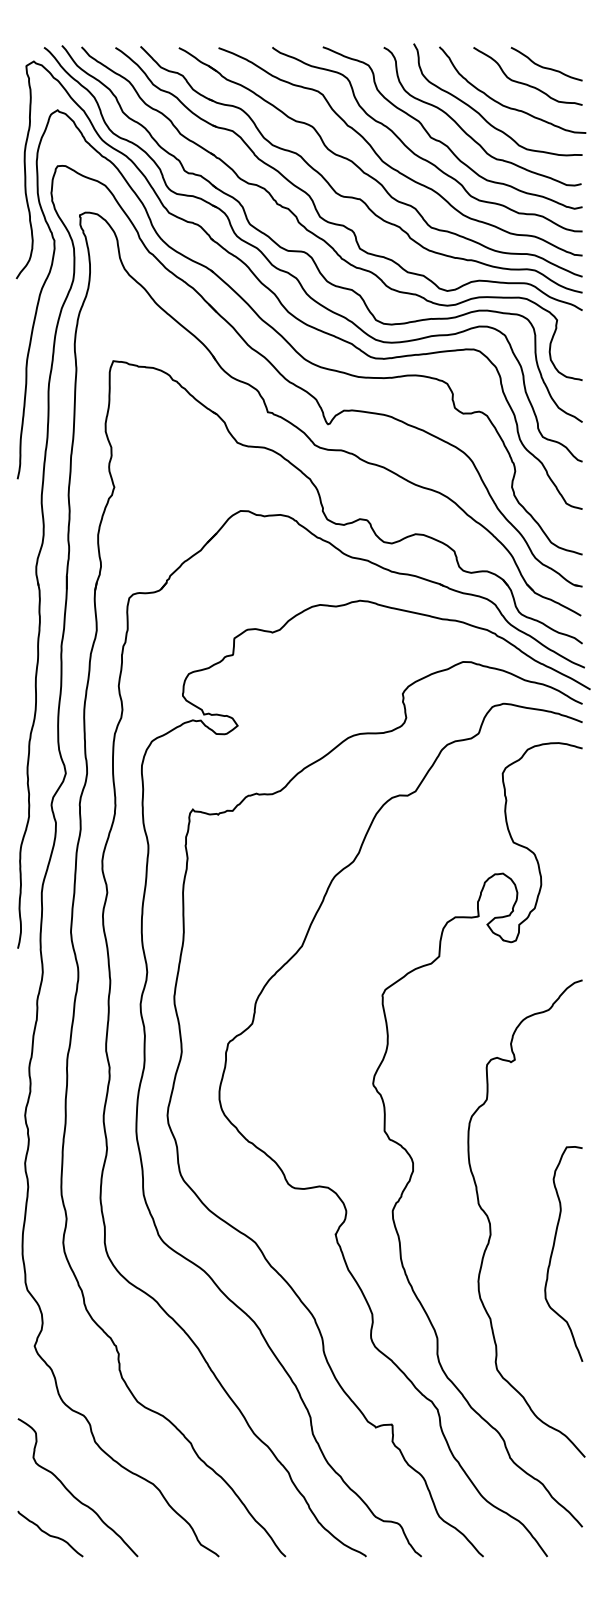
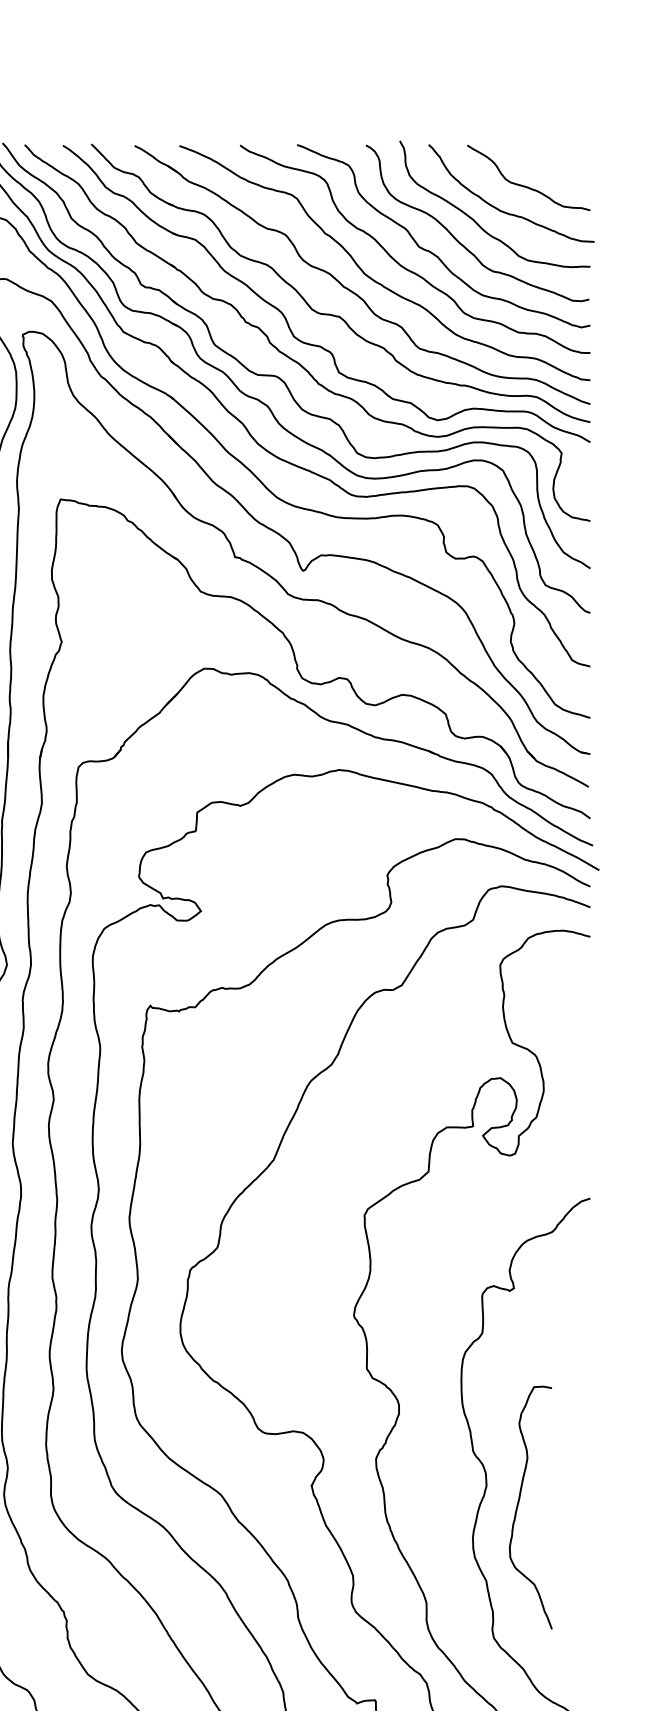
curve: (544, 66) -> (547, 166), removed
curve: (553, 1251) -> (519, 1504), moved

